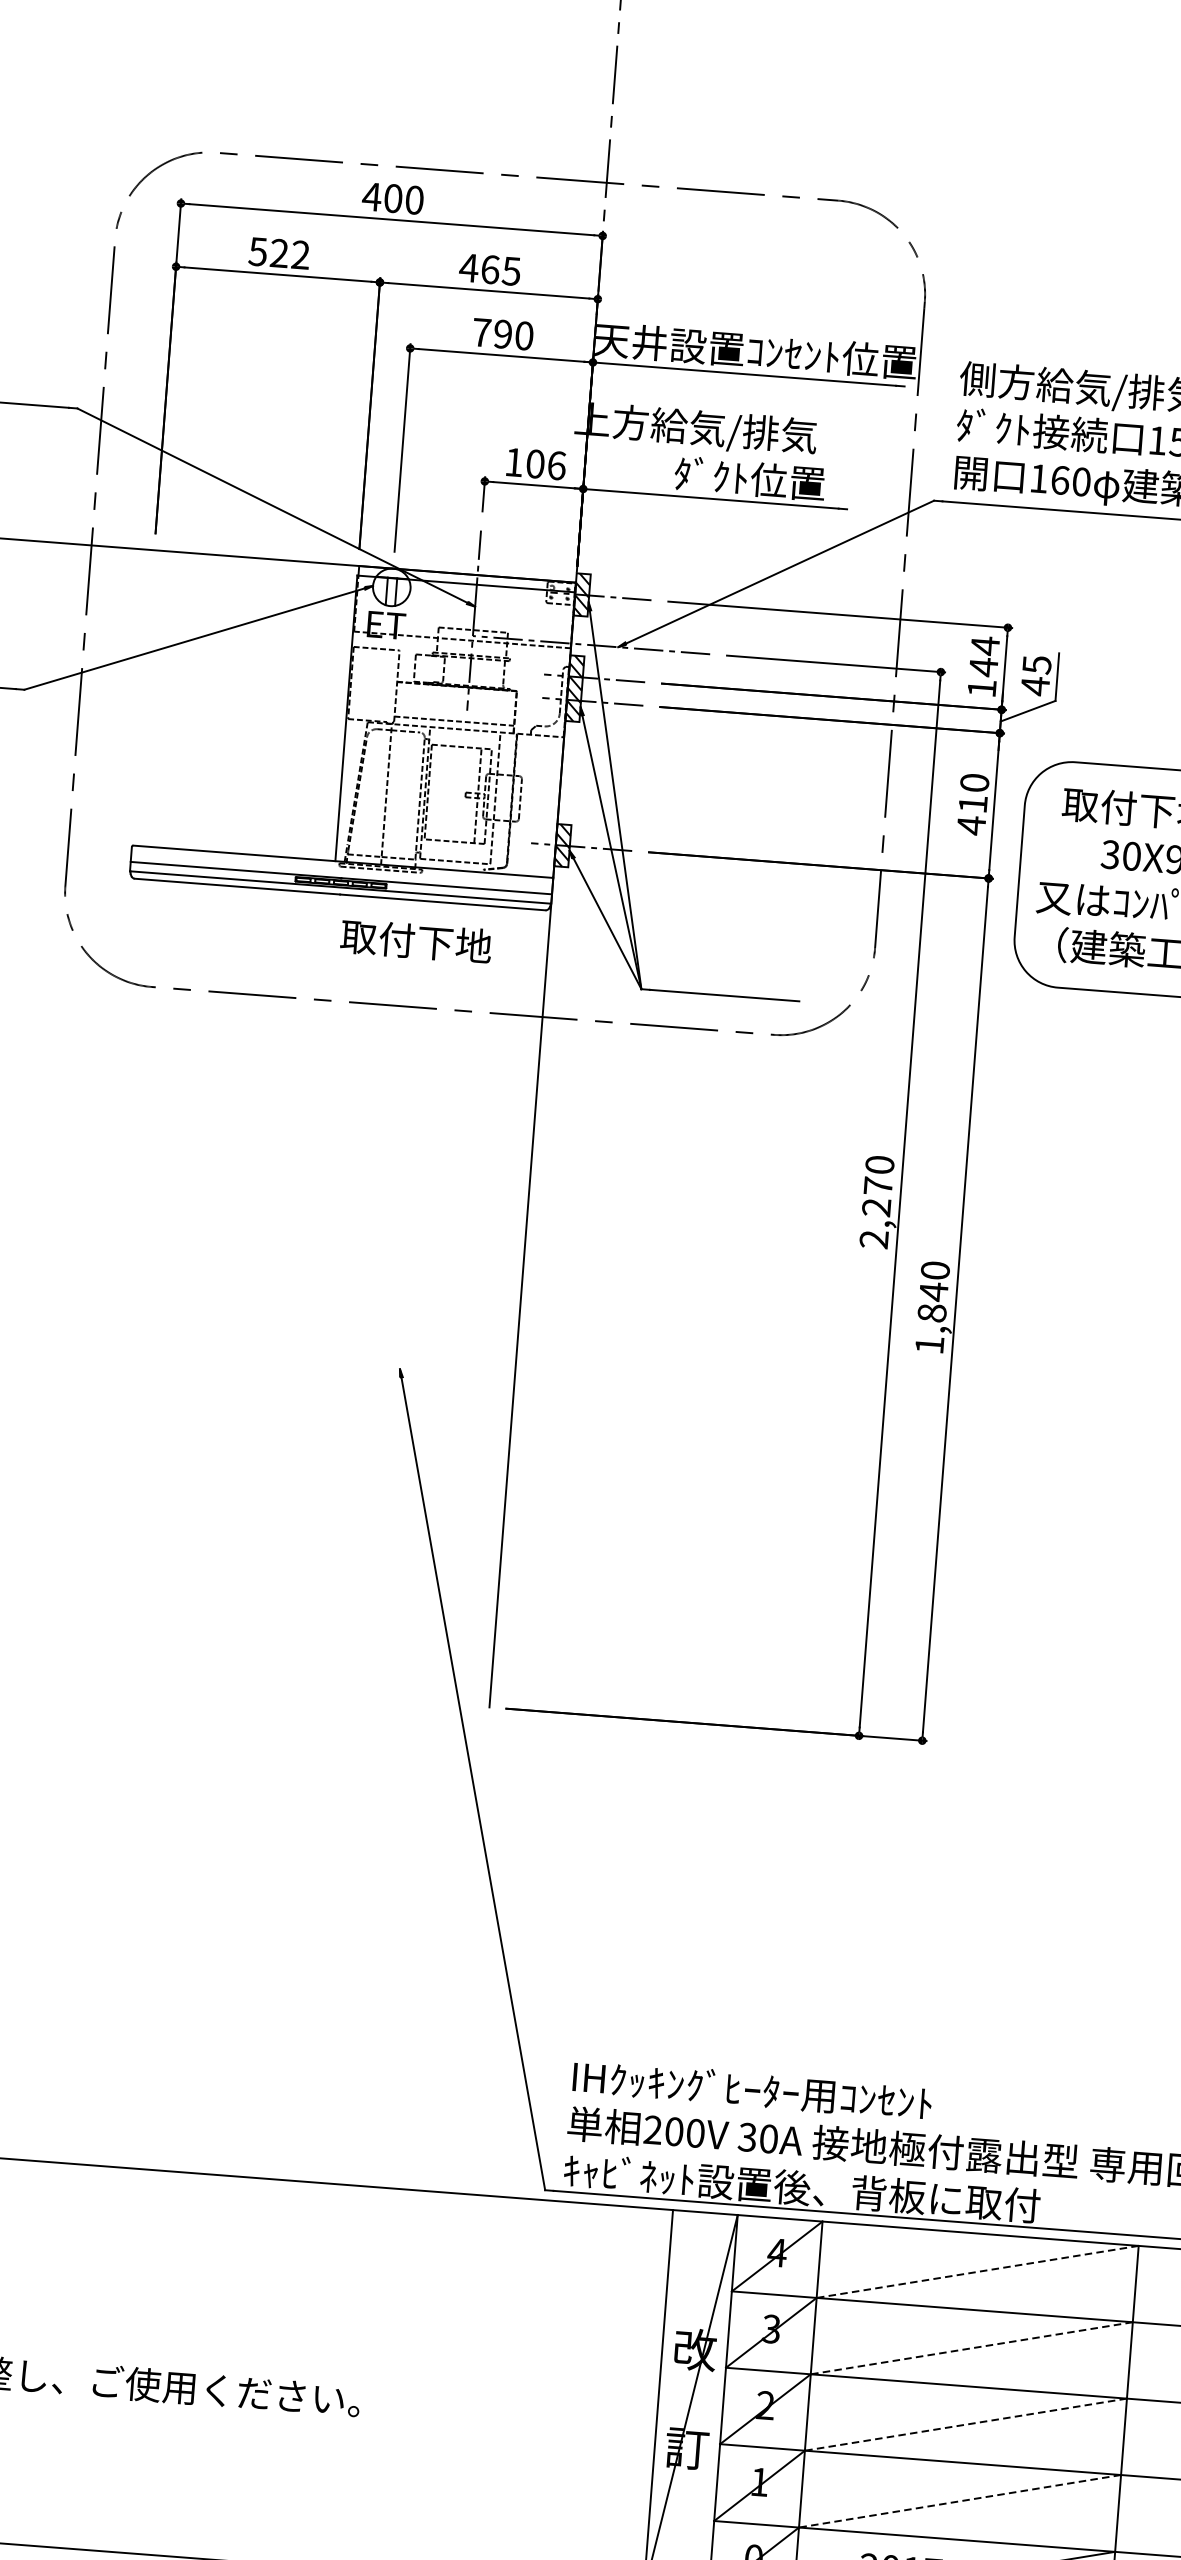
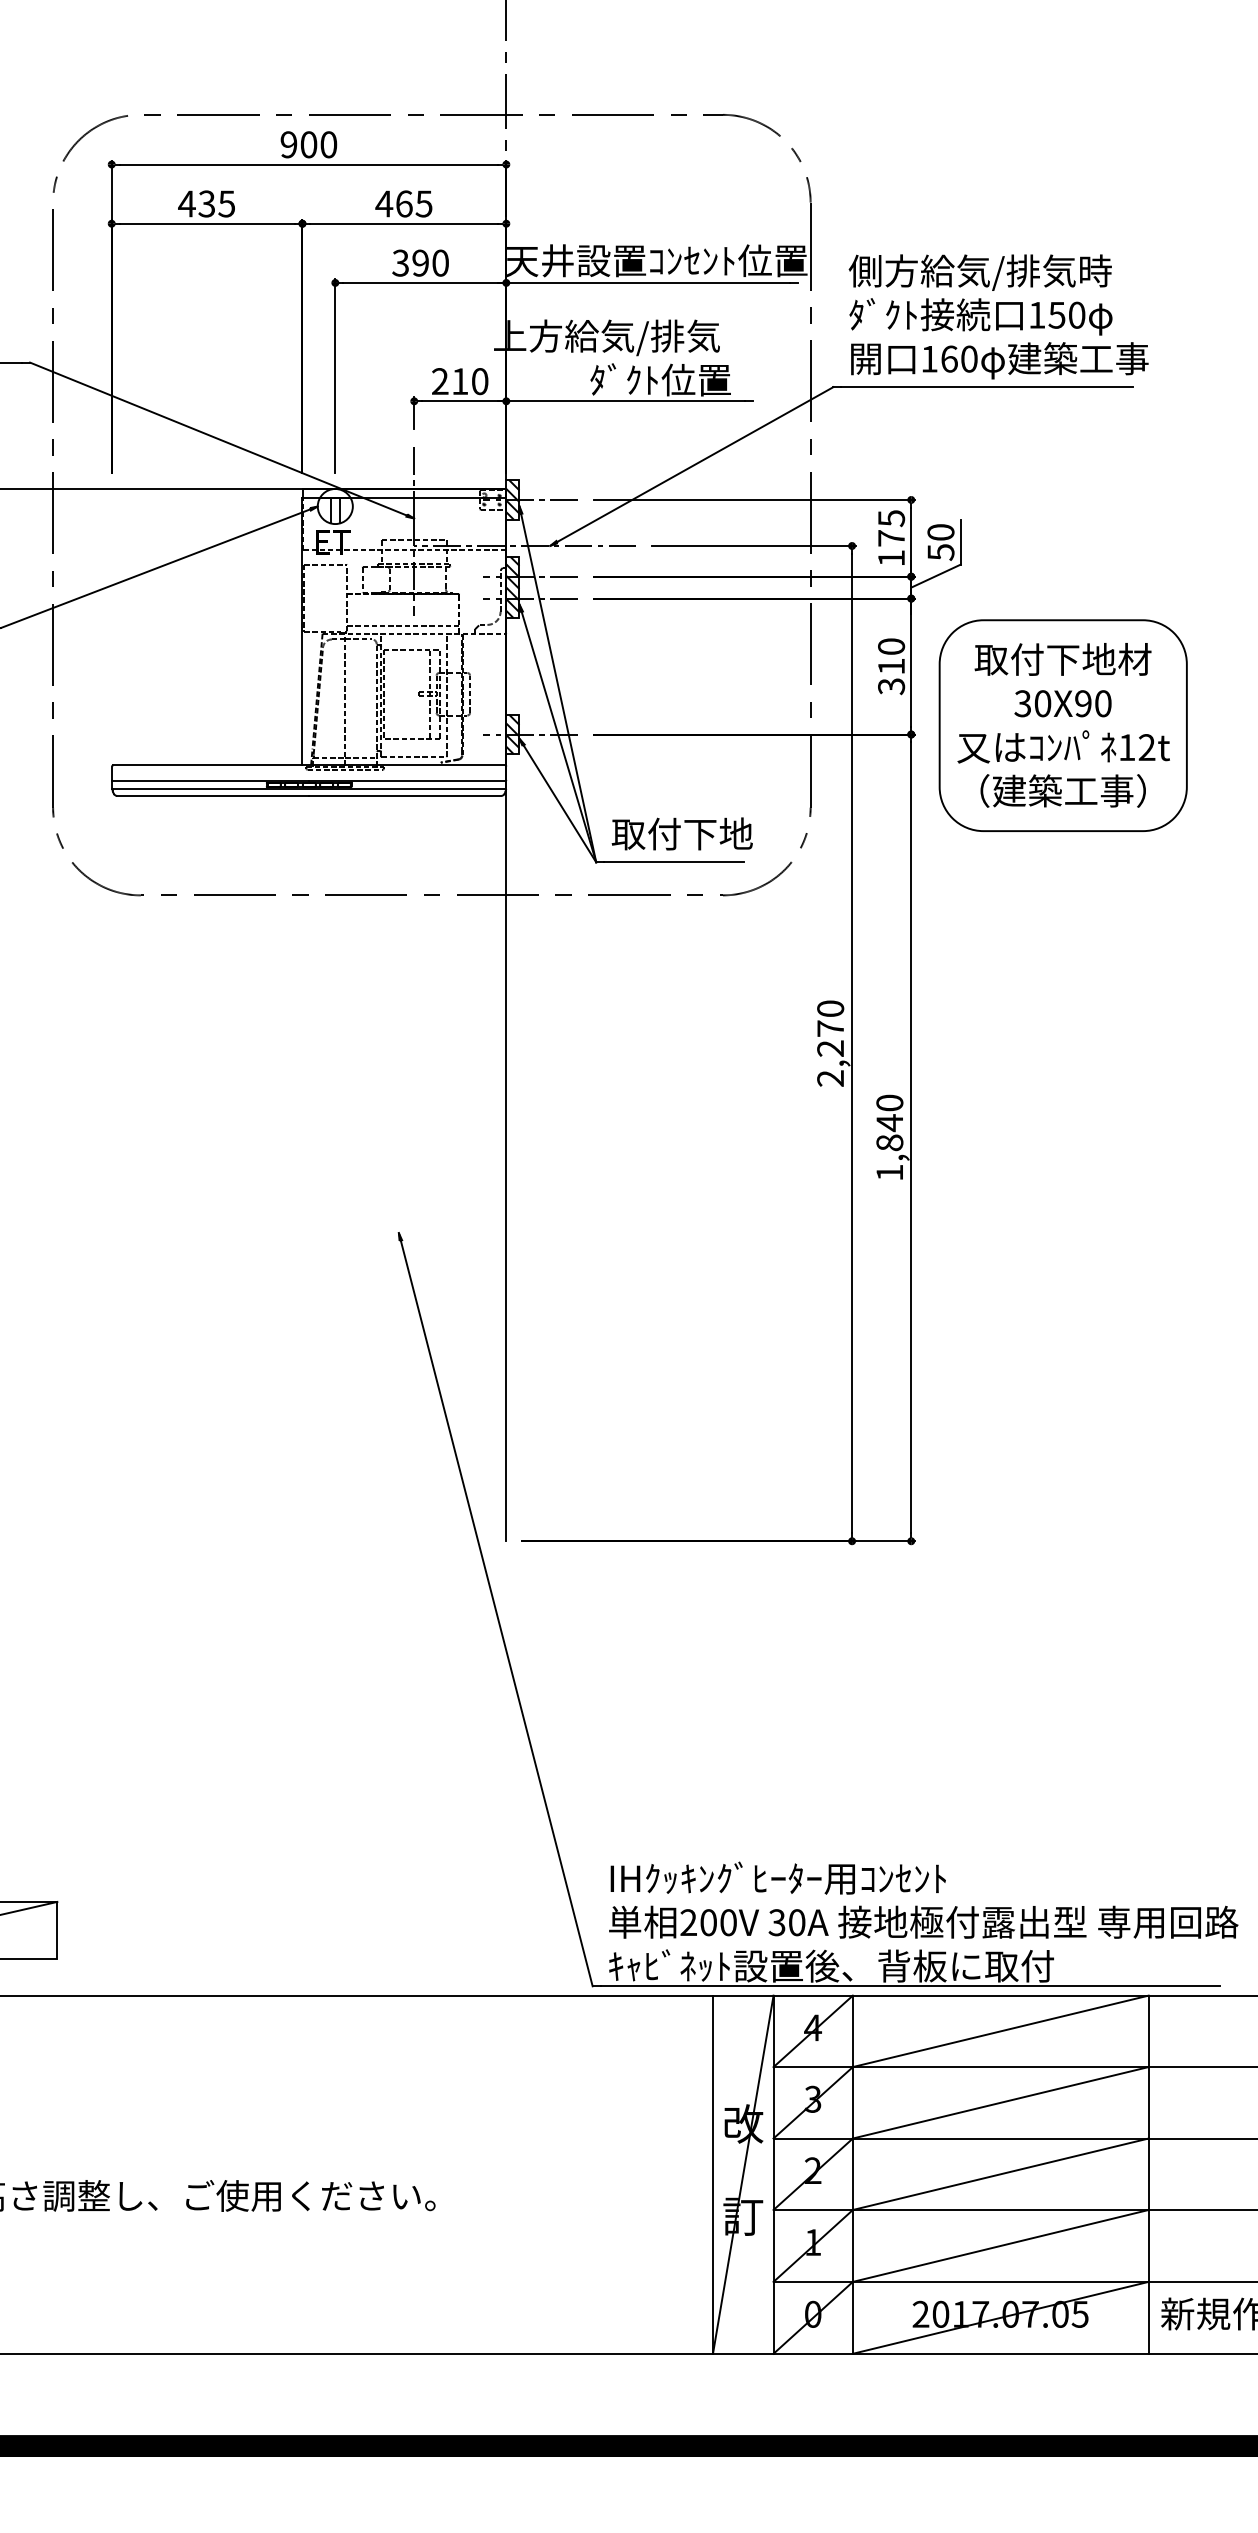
text: (371, 196) -> (288, 144), 400 -> 900
text: (279, 252) -> (206, 203), 522 -> 435
text: (481, 331) -> (400, 262), 790 -> 390
text: (535, 464) -> (460, 381), 106 -> 210
text: (984, 656) -> (891, 528), 144 -> 175
text: (1035, 675) -> (940, 542), 45 -> 50
text: (971, 825) -> (891, 686), 410 -> 310
text: (415, 940) -> (681, 833), moved
line: (977, 2272) -> (1000, 2031), dashed -> solid
line: (971, 2347) -> (1000, 2102), dashed -> solid
line: (965, 2424) -> (1000, 2174), dashed -> solid
line: (959, 2501) -> (1000, 2246), dashed -> solid

